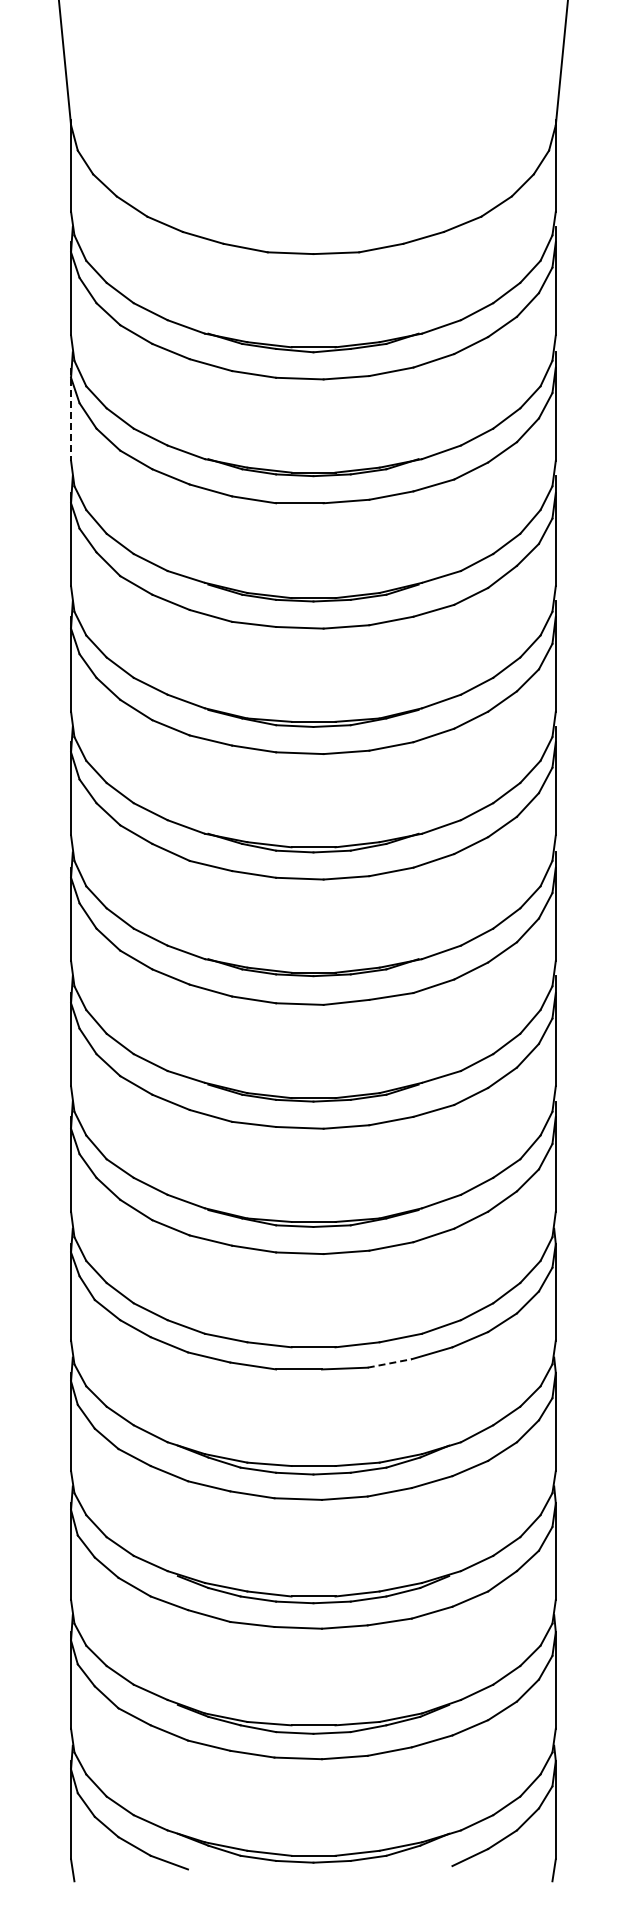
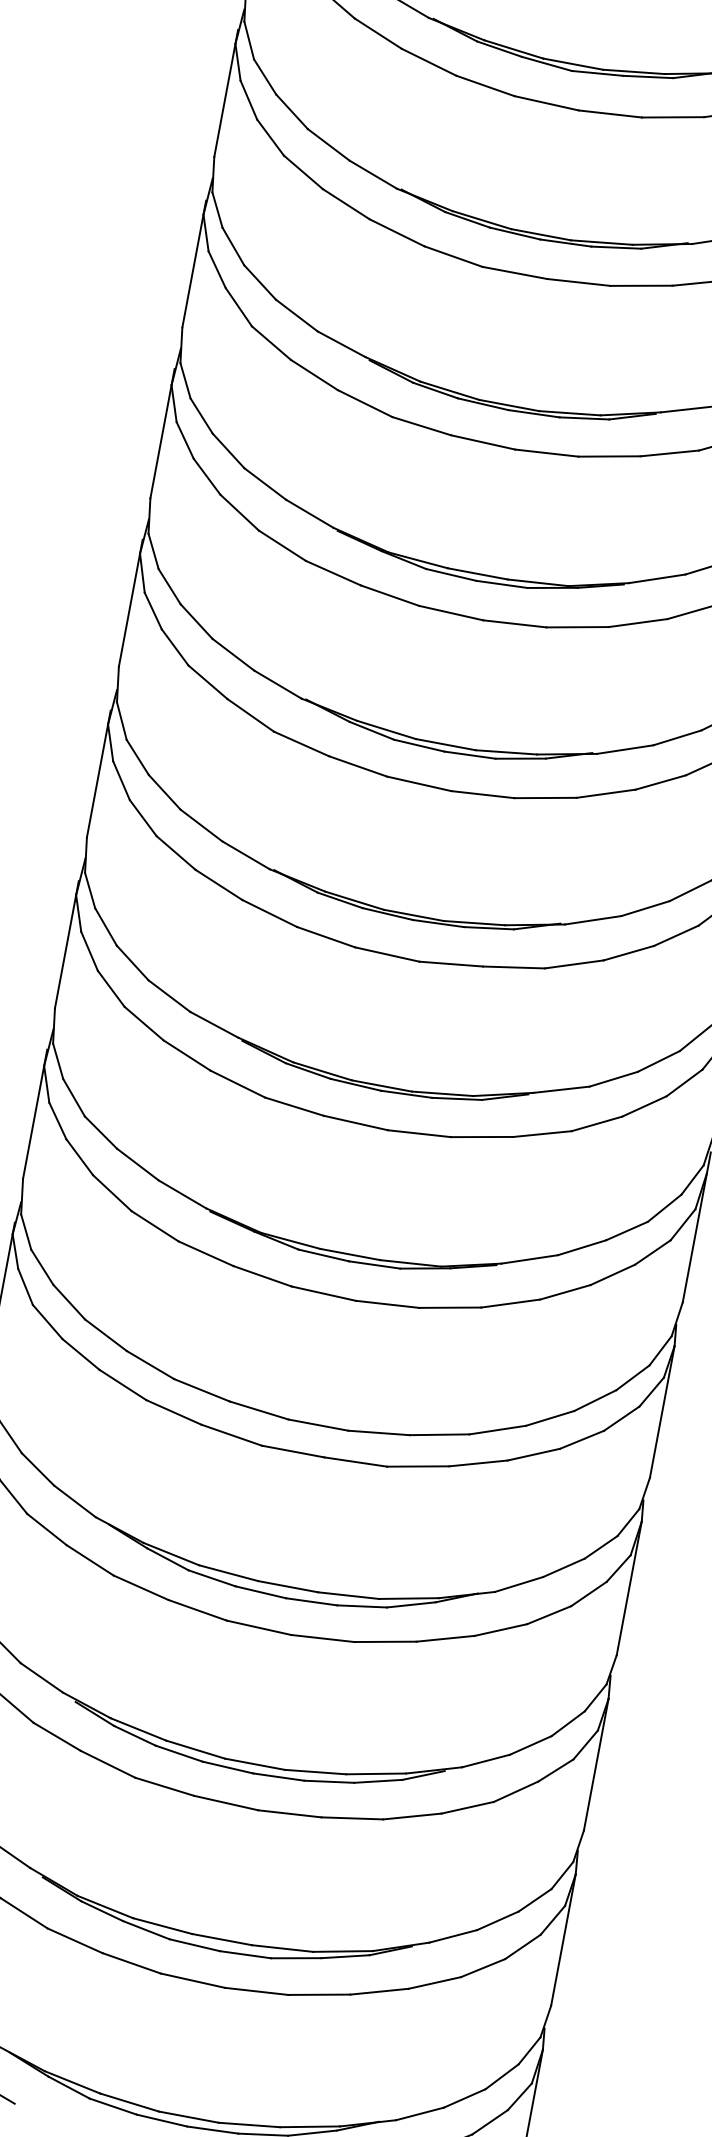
line: (71, 414) -> (226, 93), dashed -> solid
line: (390, 1363) -> (419, 1466), dashed -> solid

